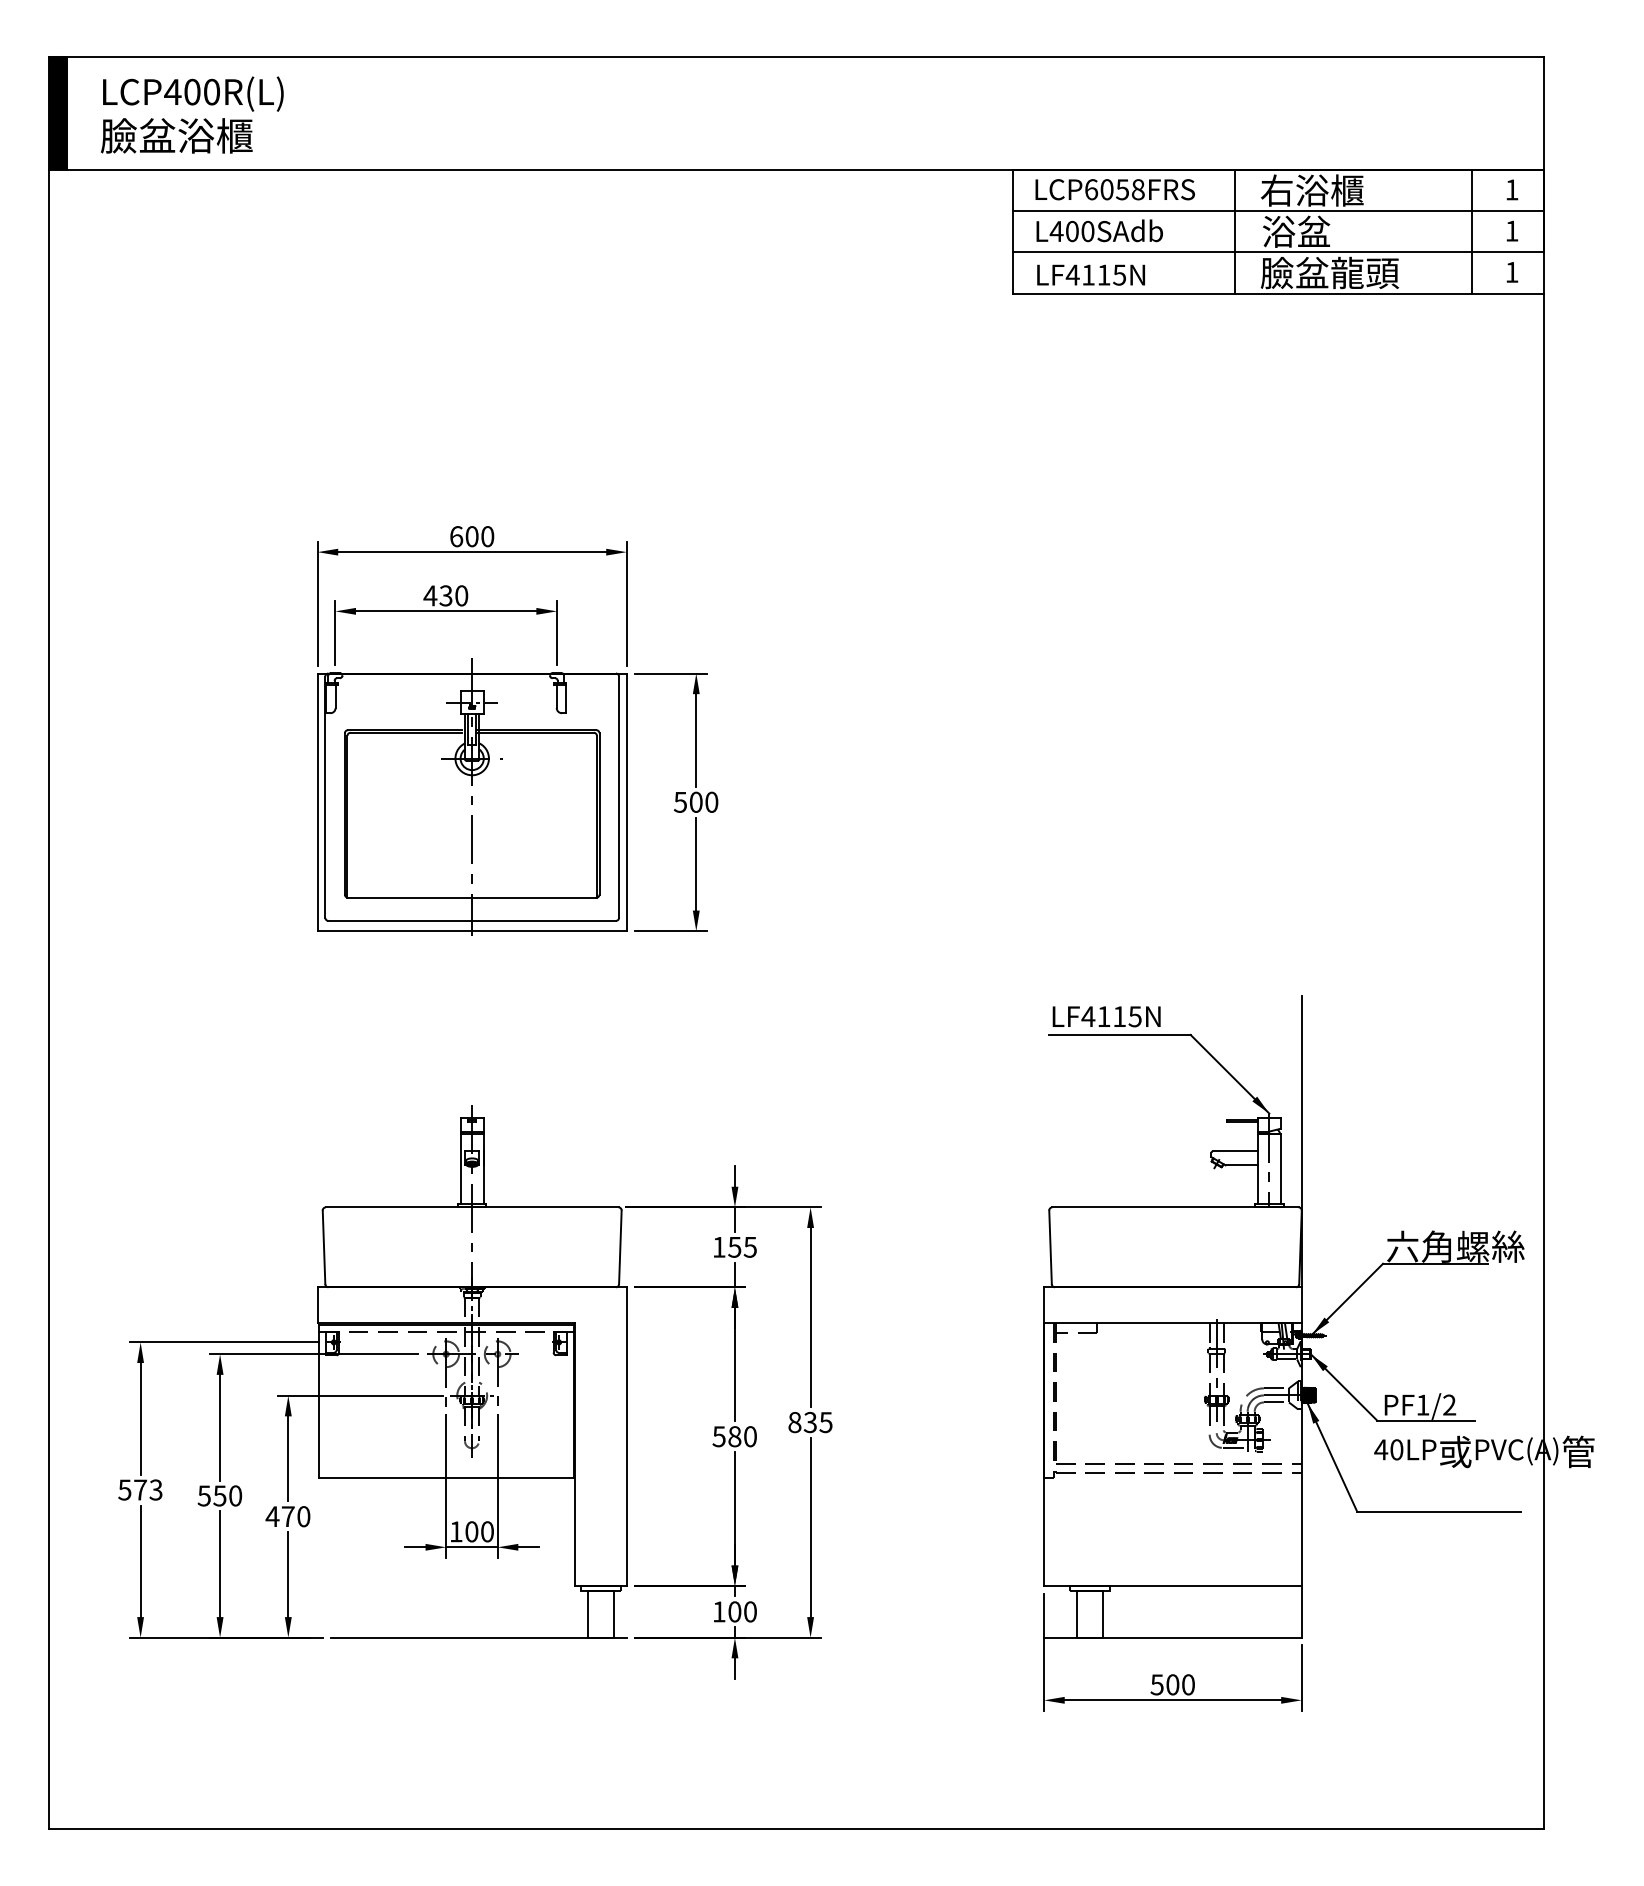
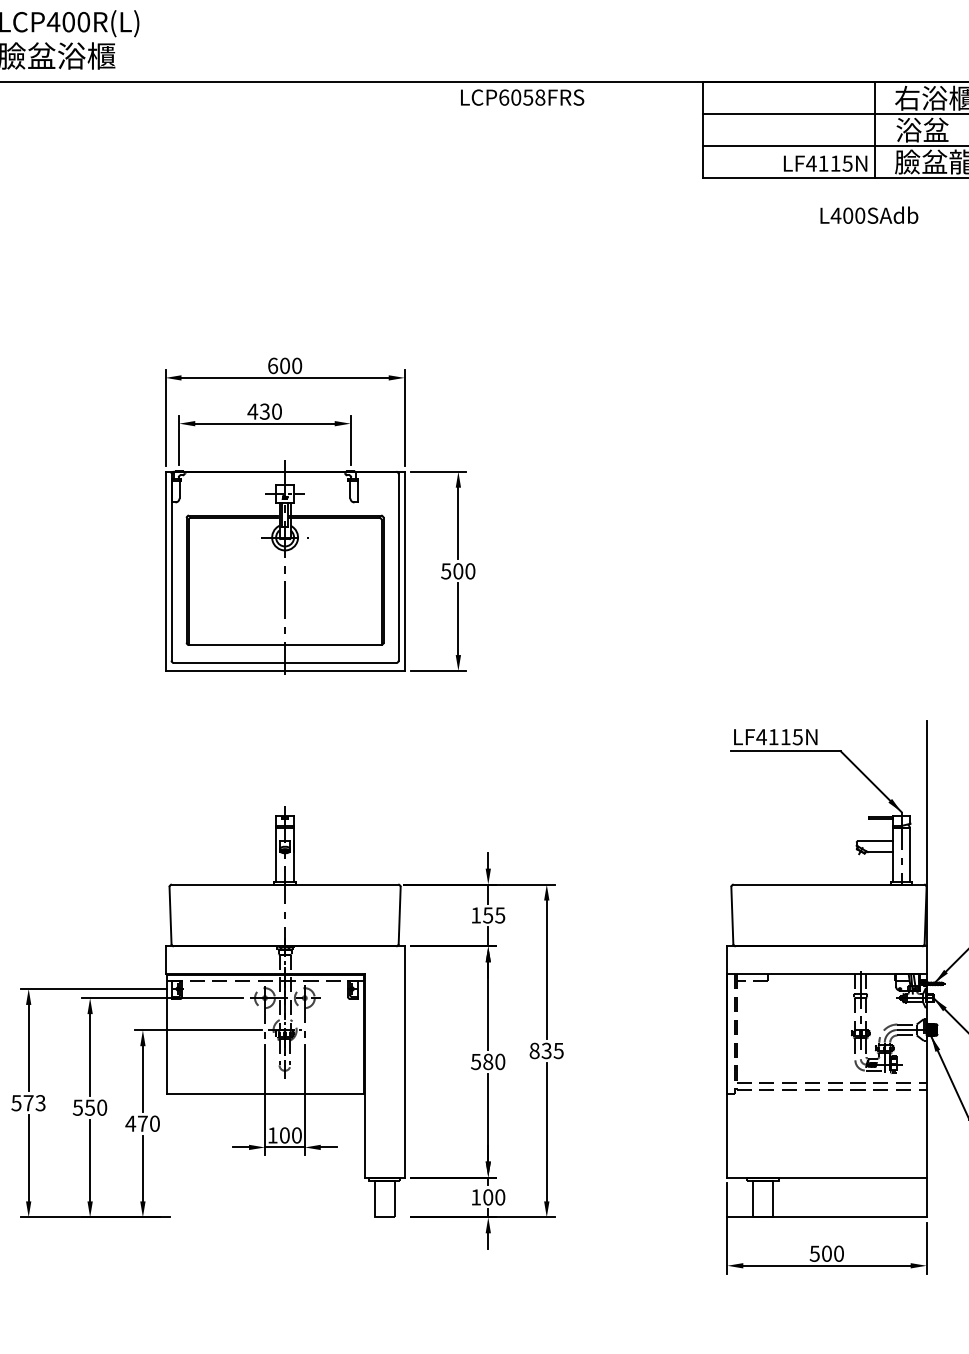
text: (1114, 189) -> (521, 97), moved
text: (1099, 230) -> (869, 214), moved
text: (1090, 274) -> (825, 163), moved
line: (478, 1637) -> (289, 1217), removed

